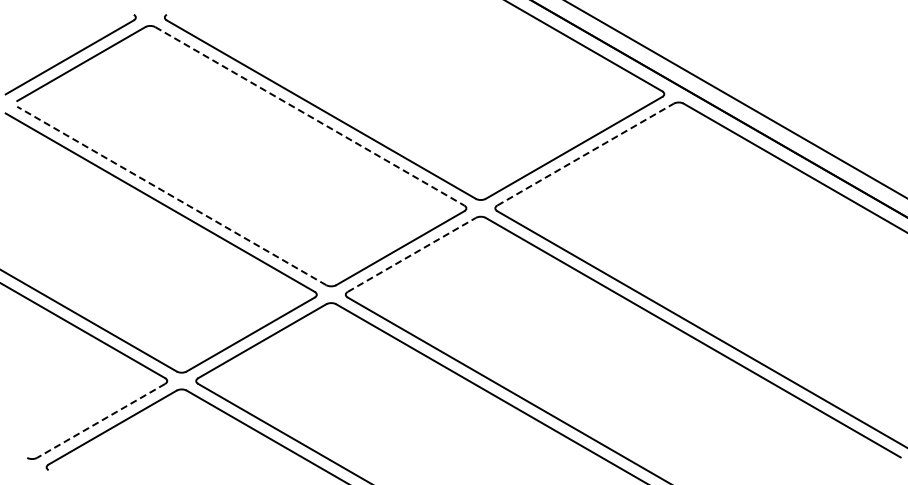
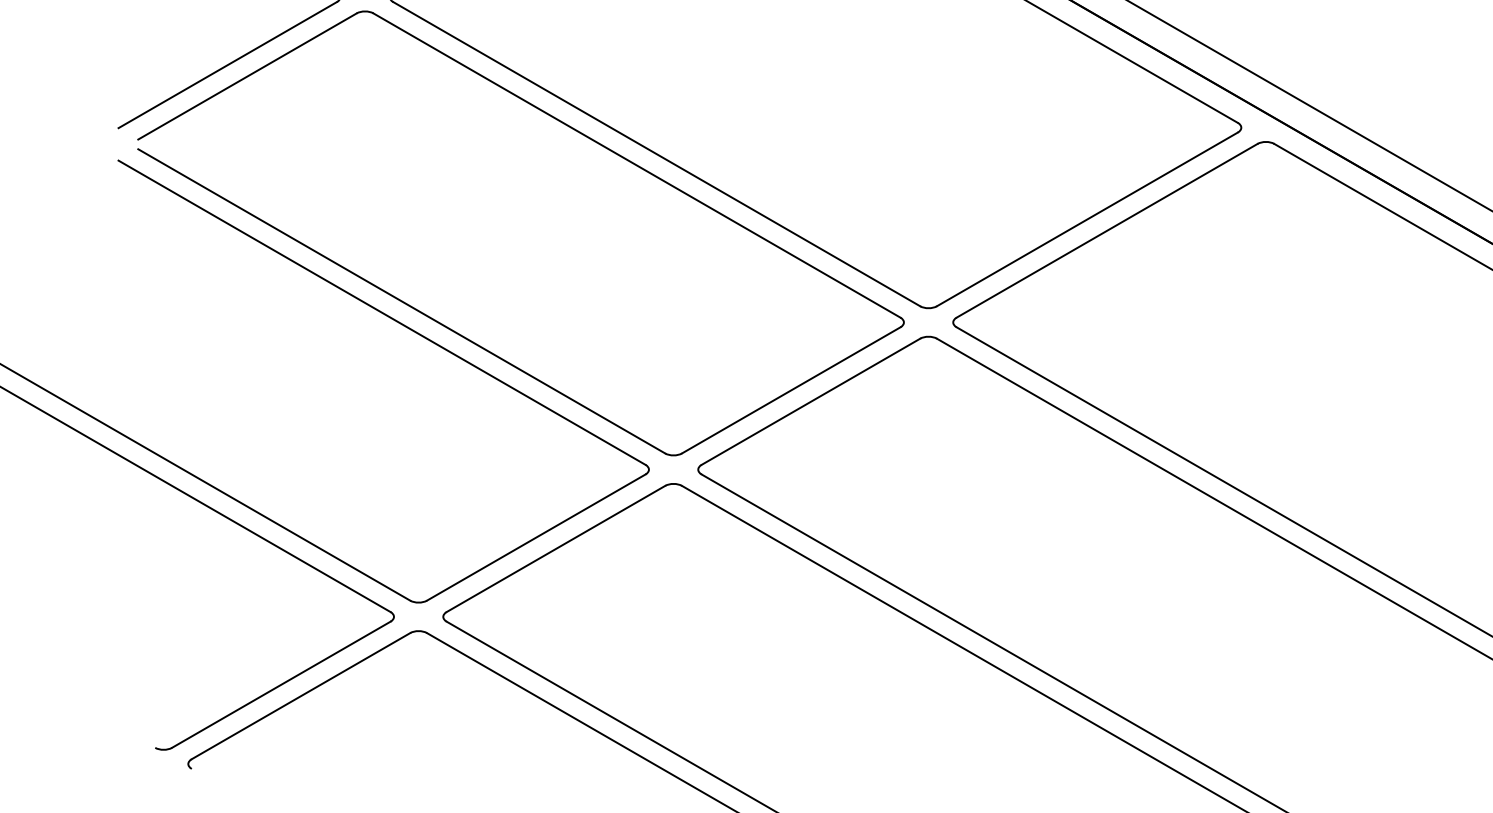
line: (310, 116) -> (638, 165), dashed -> solid
line: (585, 154) -> (1106, 230), dashed -> solid
line: (171, 195) -> (401, 300), dashed -> solid
line: (411, 254) -> (810, 401), dashed -> solid
line: (101, 420) -> (281, 684), dashed -> solid

